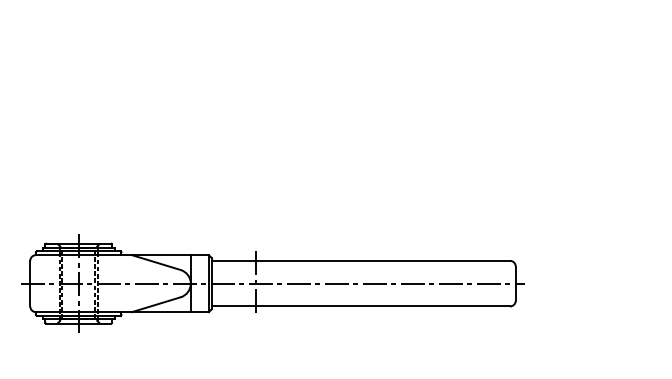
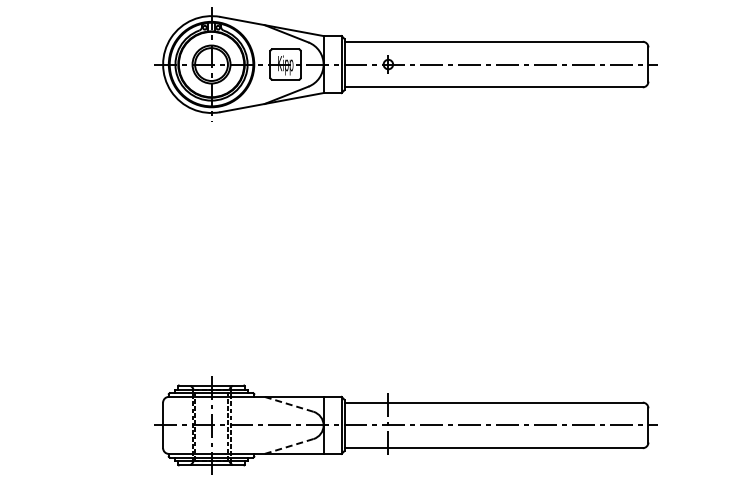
line: (156, 262) -> (289, 404), solid -> dashed
line: (156, 304) -> (289, 446), solid -> dashed

